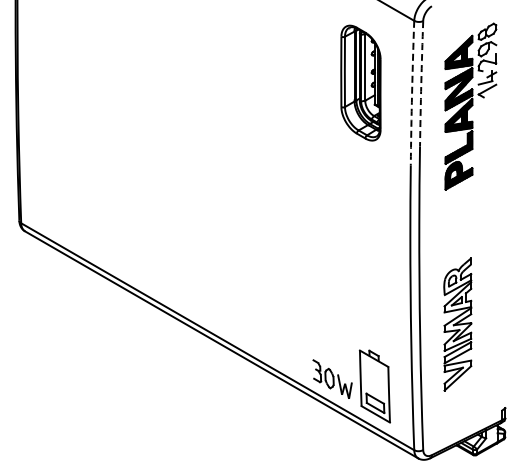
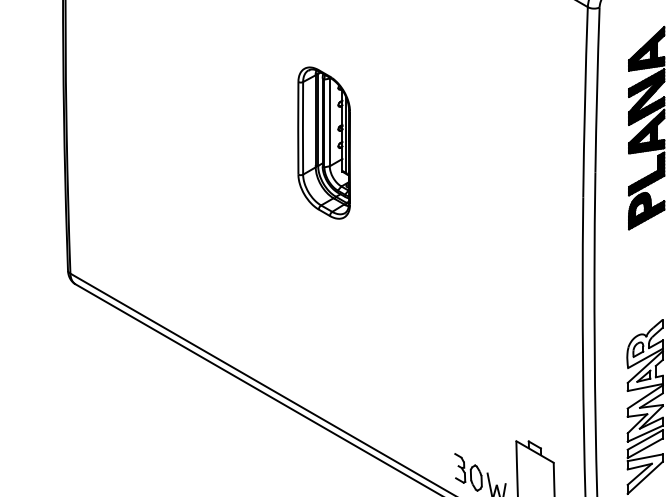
part: (360, 82) -> (323, 142), moved
arc: (421, 83) -> (597, 89), dashed -> solid
arc: (412, 93) -> (585, 102), dashed -> solid

